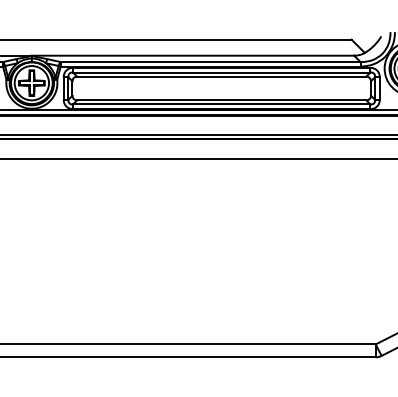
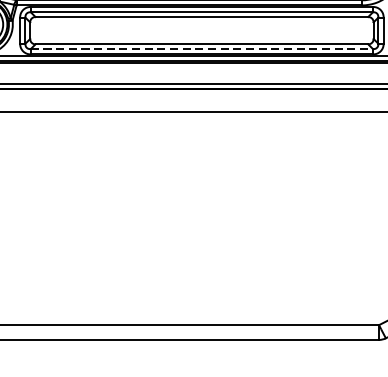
line: (221, 104) -> (201, 49), solid -> dashed

